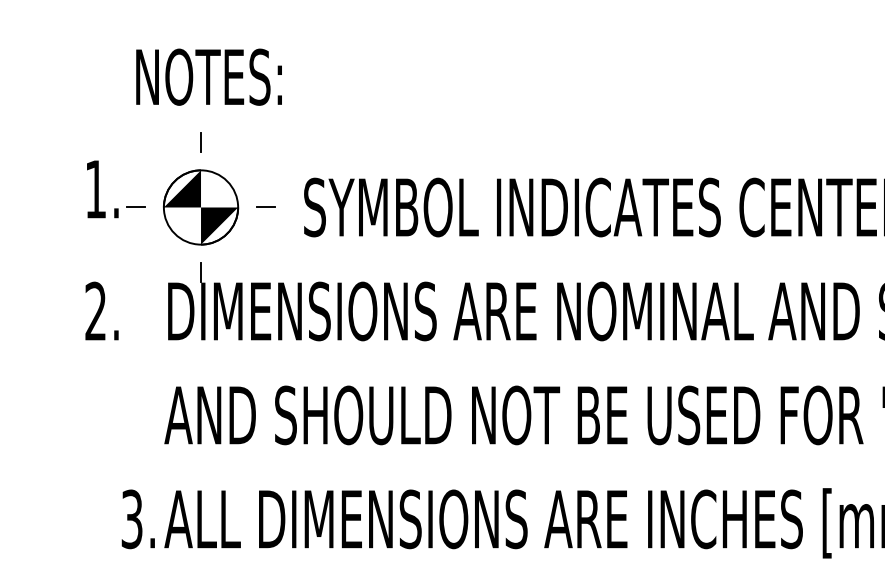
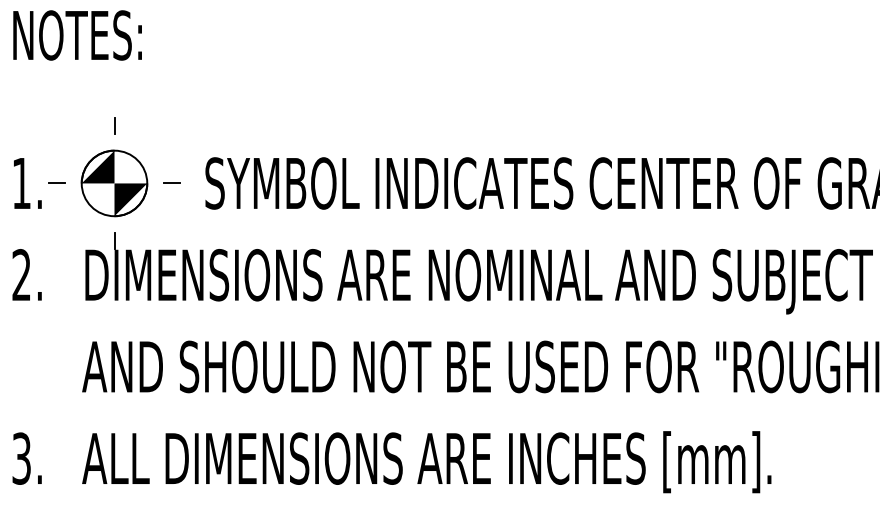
text: (208, 77) -> (77, 35), moved
text: (102, 189) -> (27, 183), moved
text: (137, 519) -> (26, 458), moved

